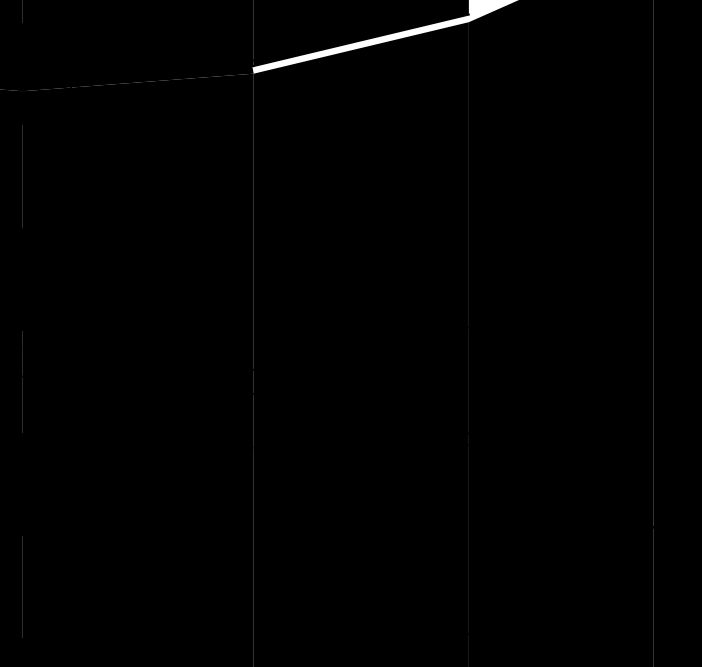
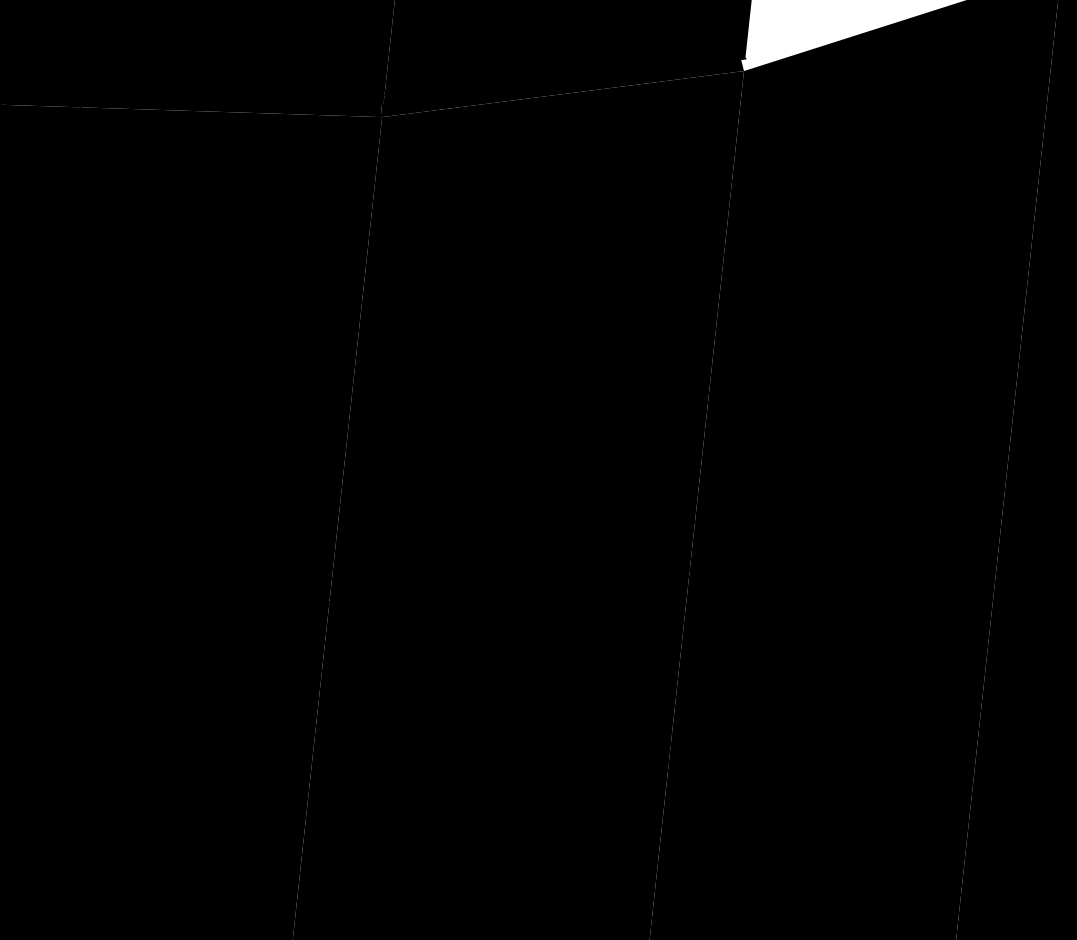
fill: (360, 44) -> (562, 88), added

